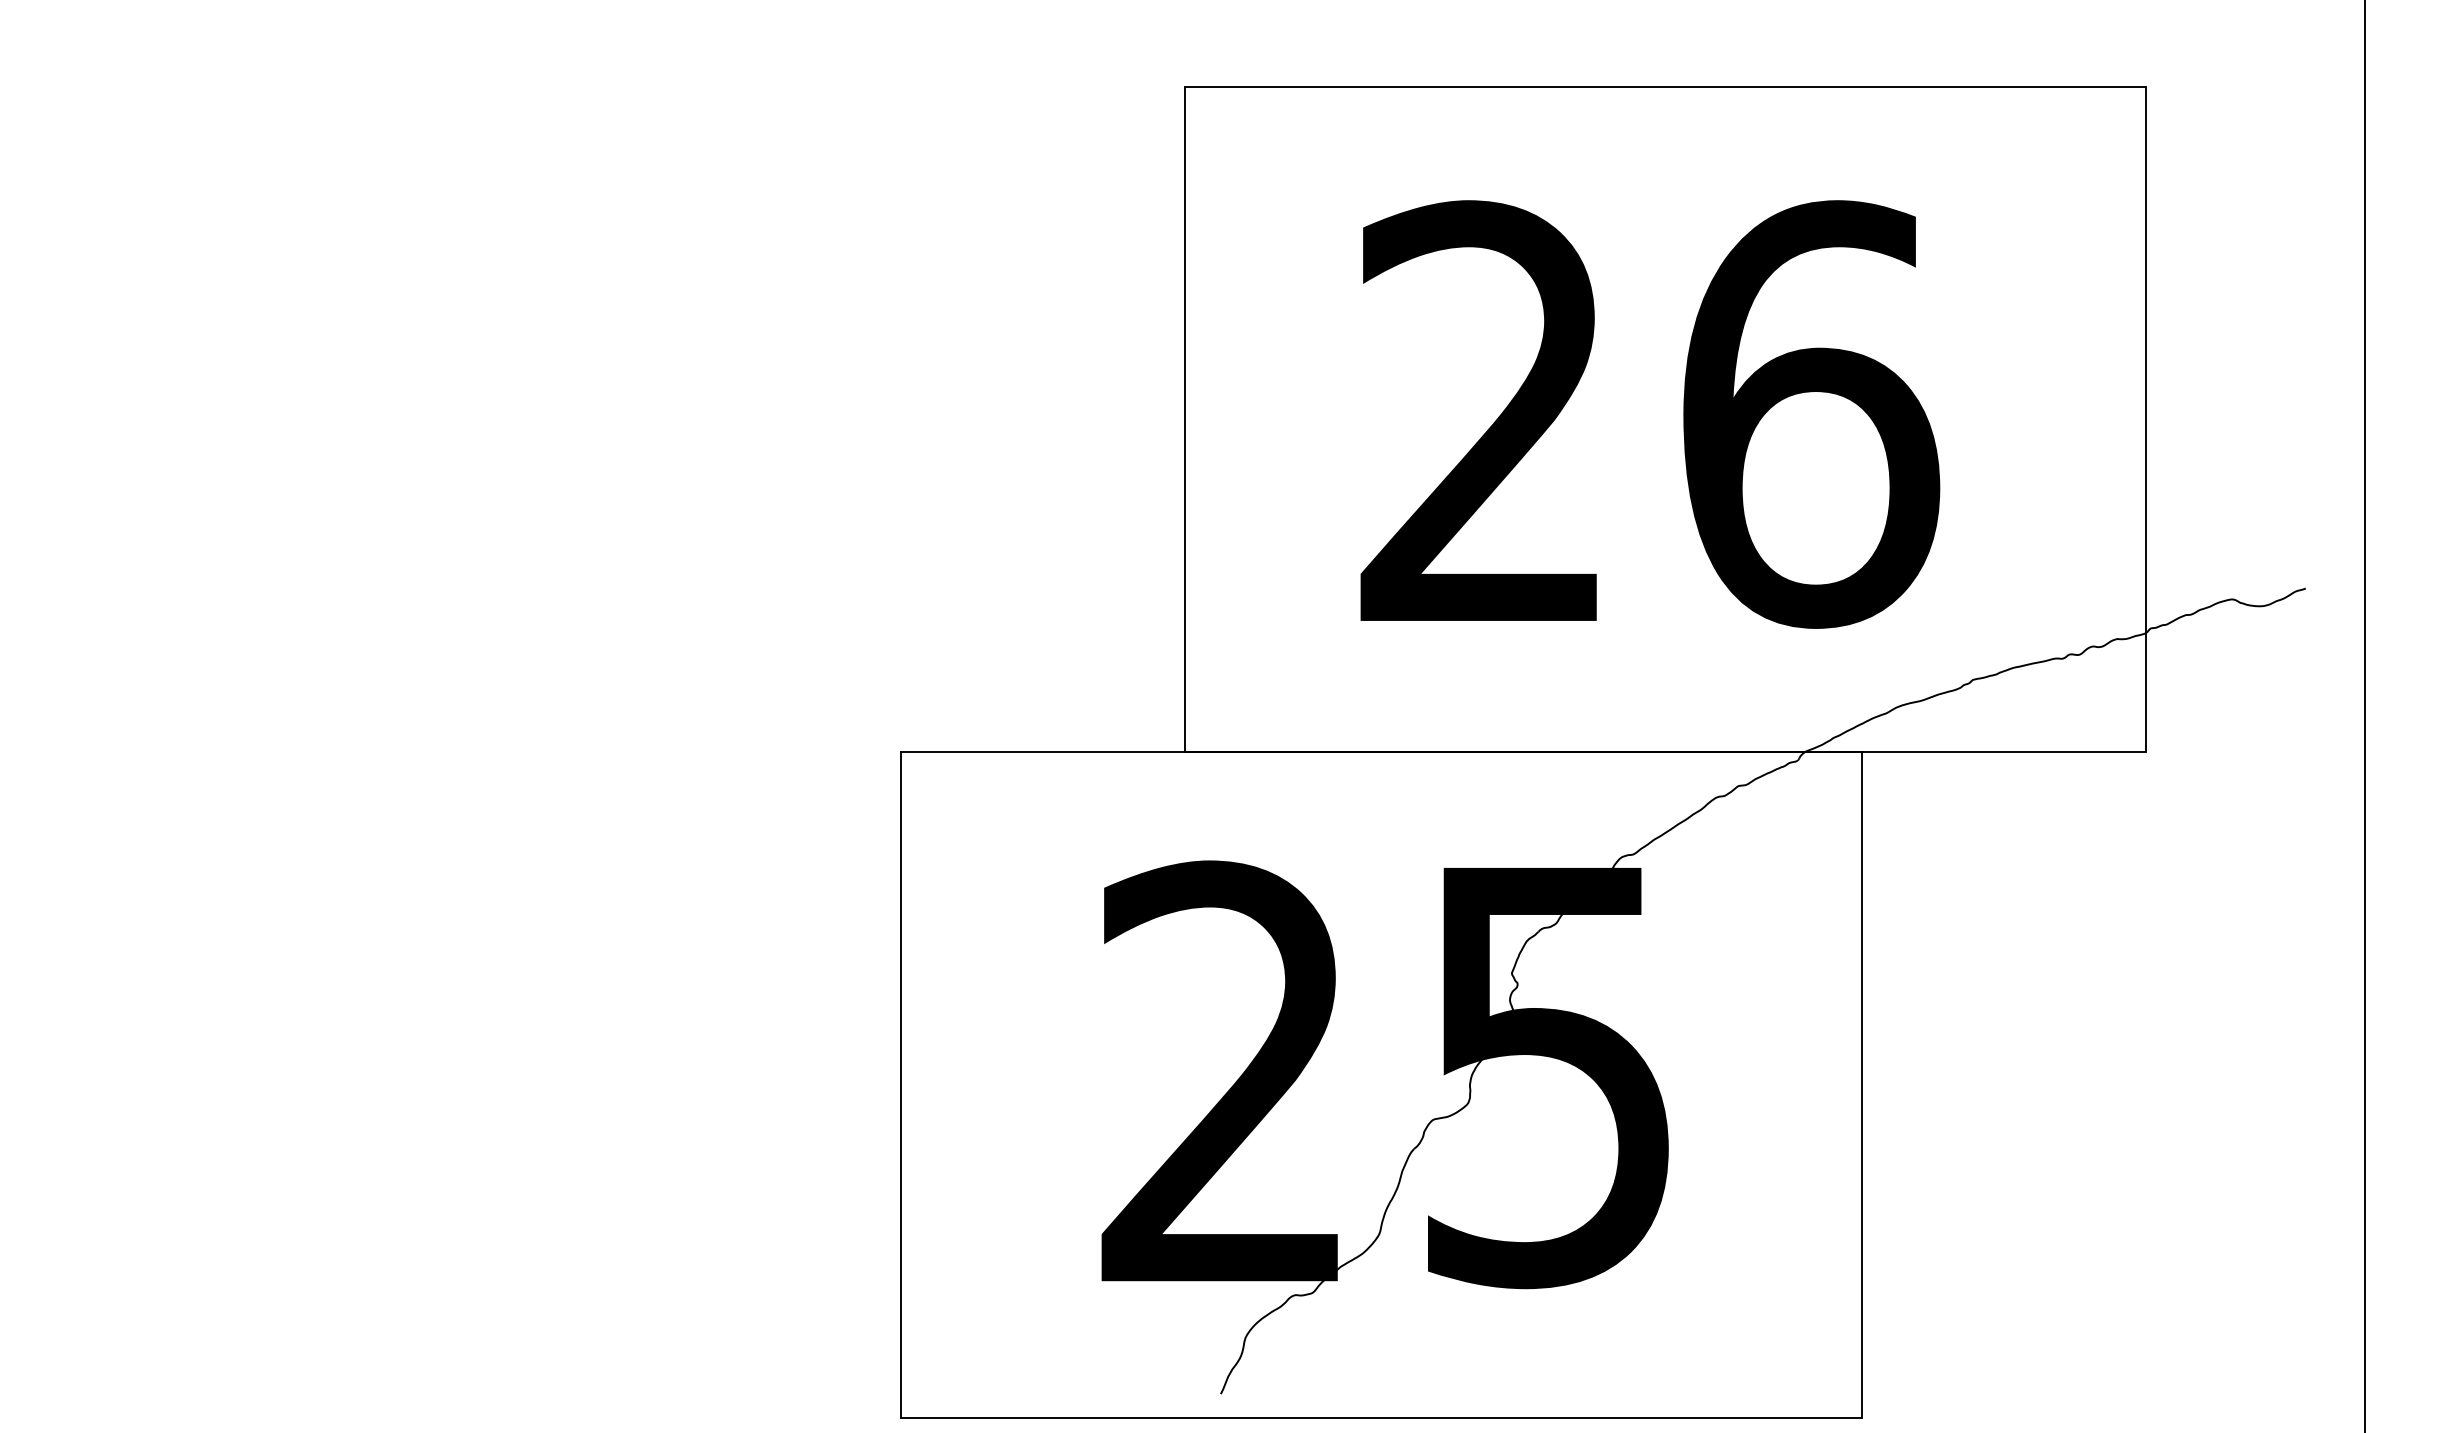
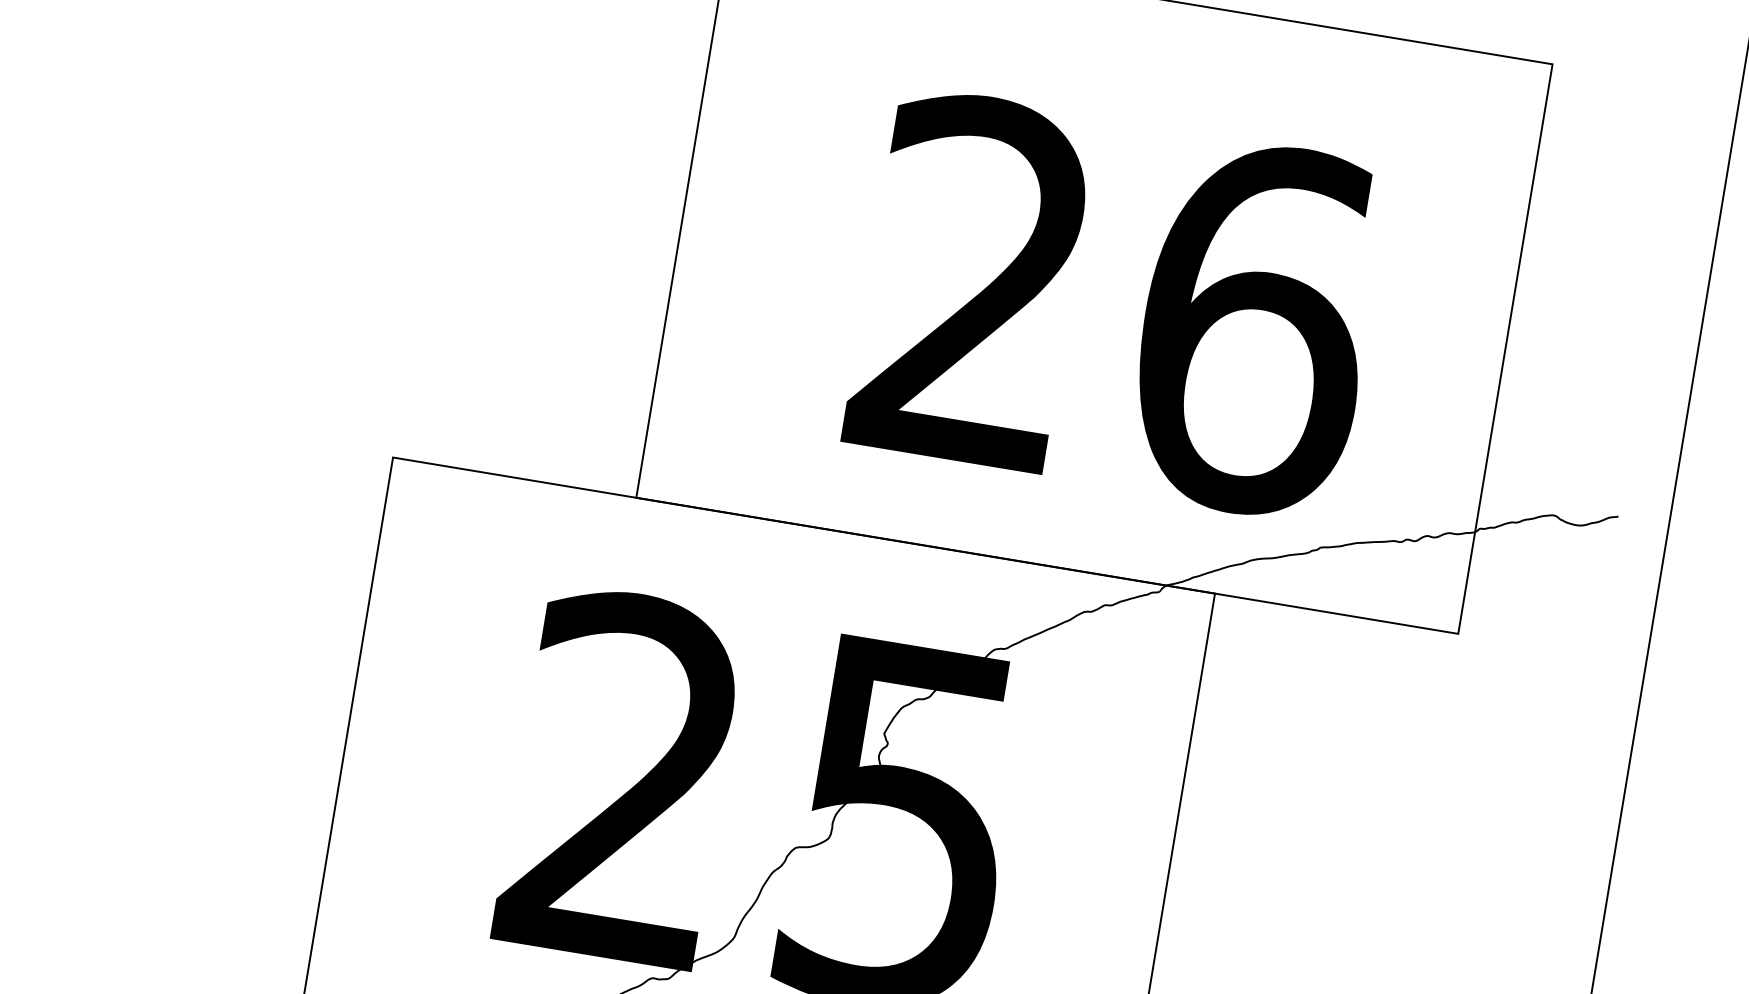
text: (1650, 414) -> (1117, 306), moved

